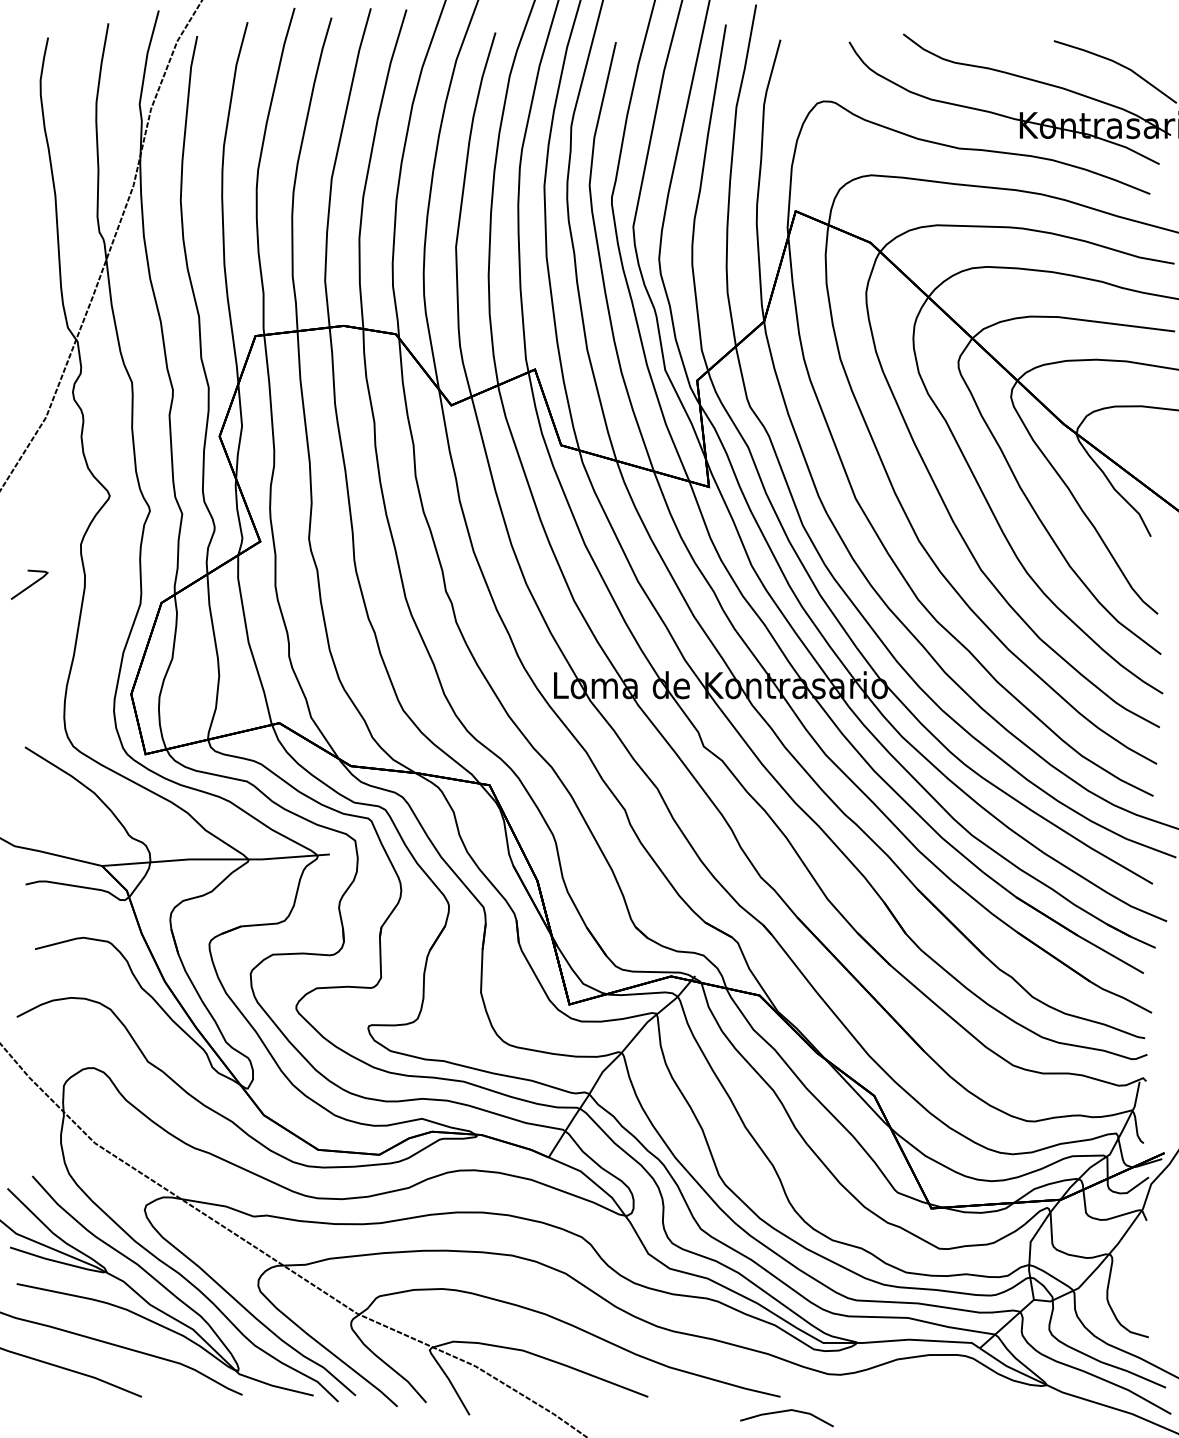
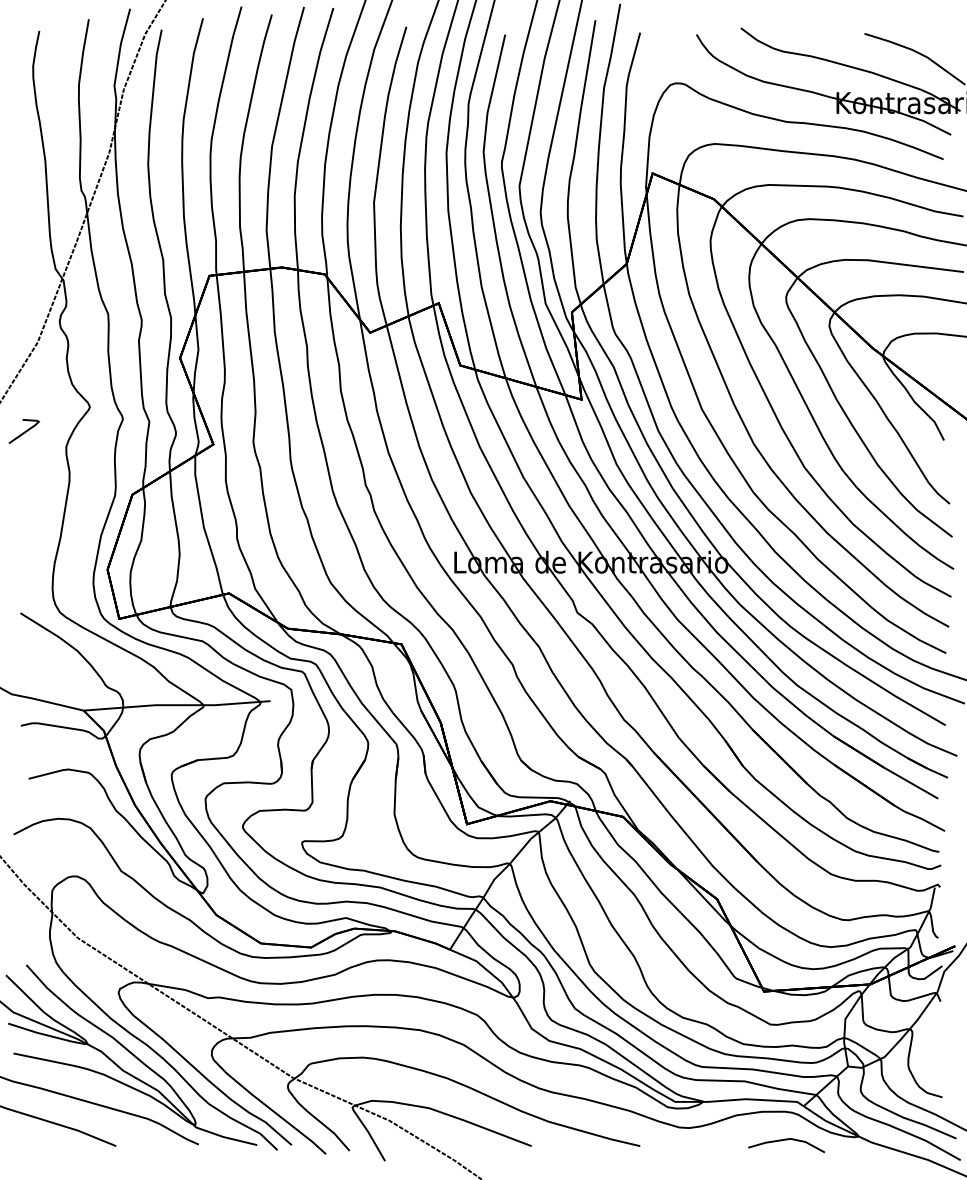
line: (30, 584) -> (24, 431), moved
line: (783, 1412) -> (783, 1140), moved

